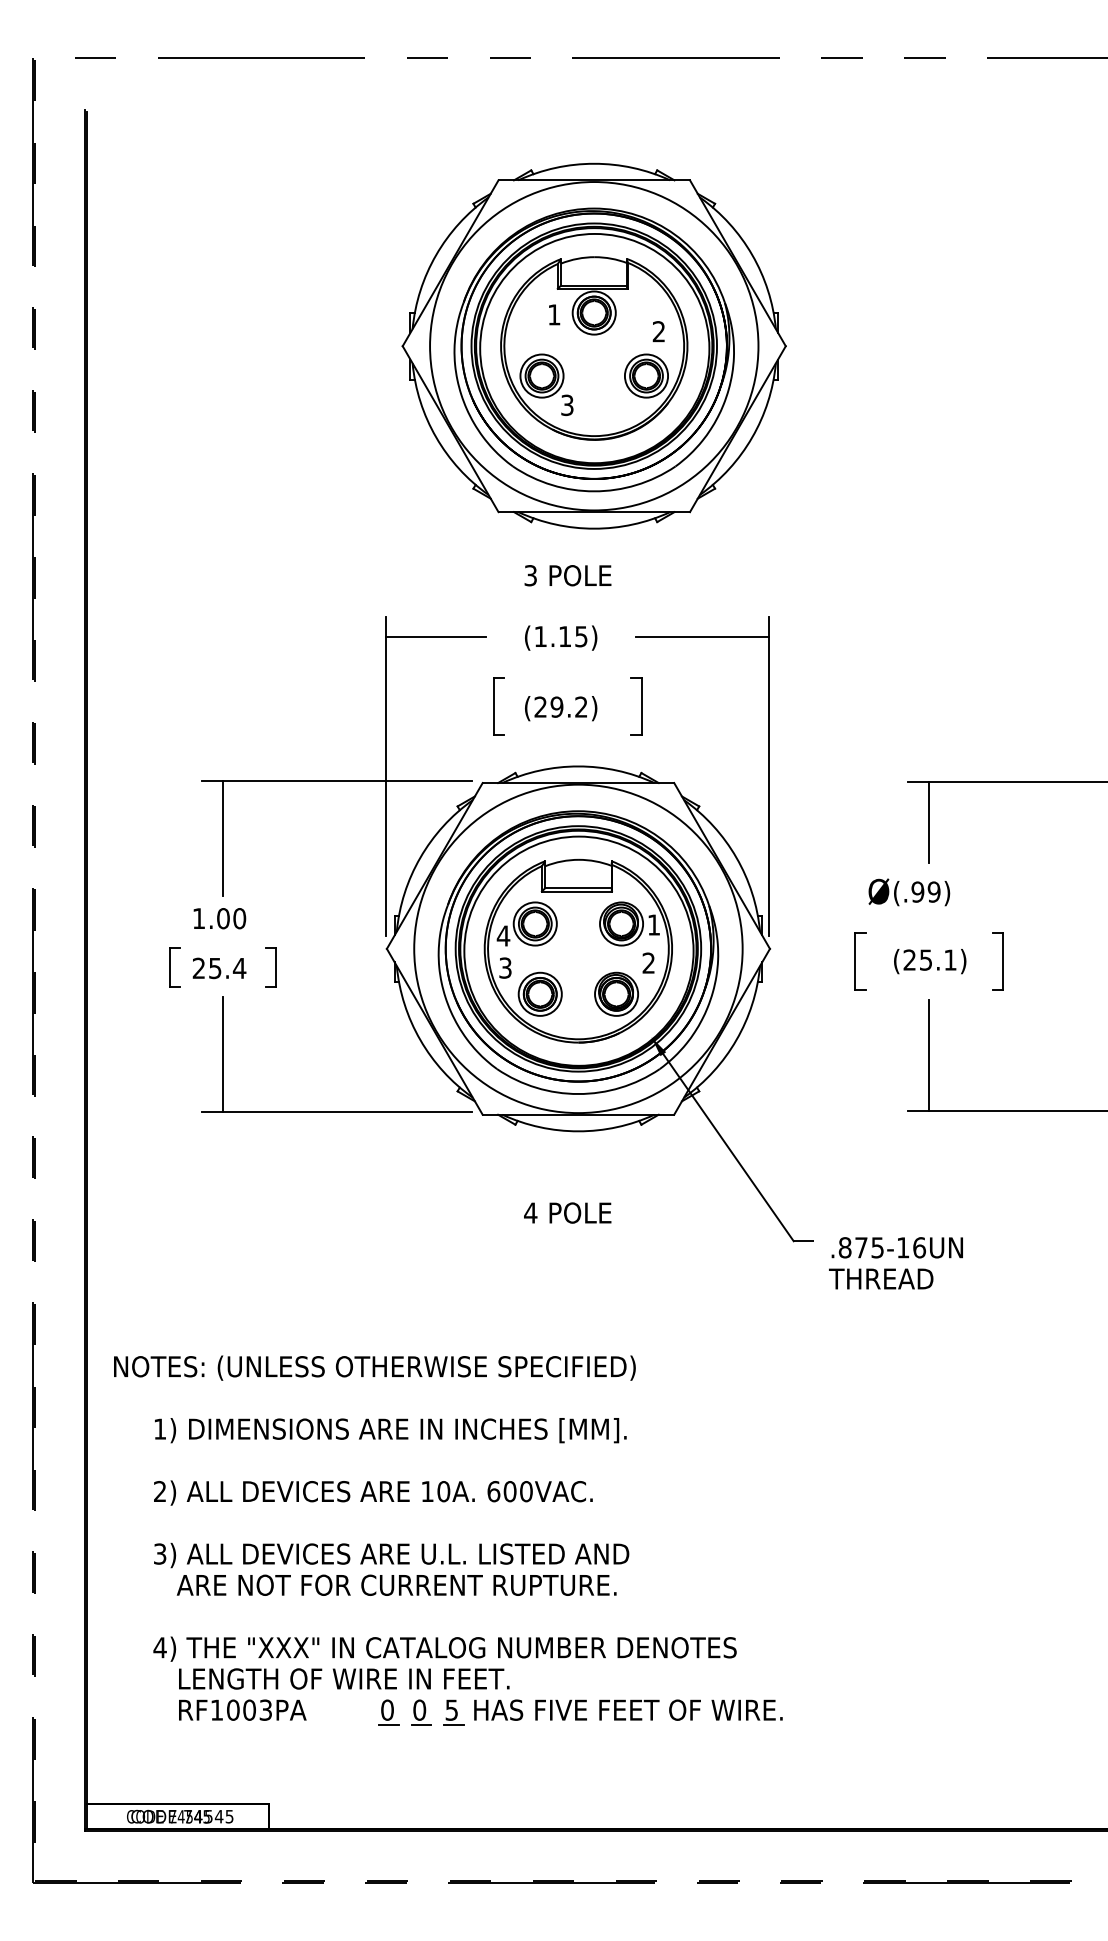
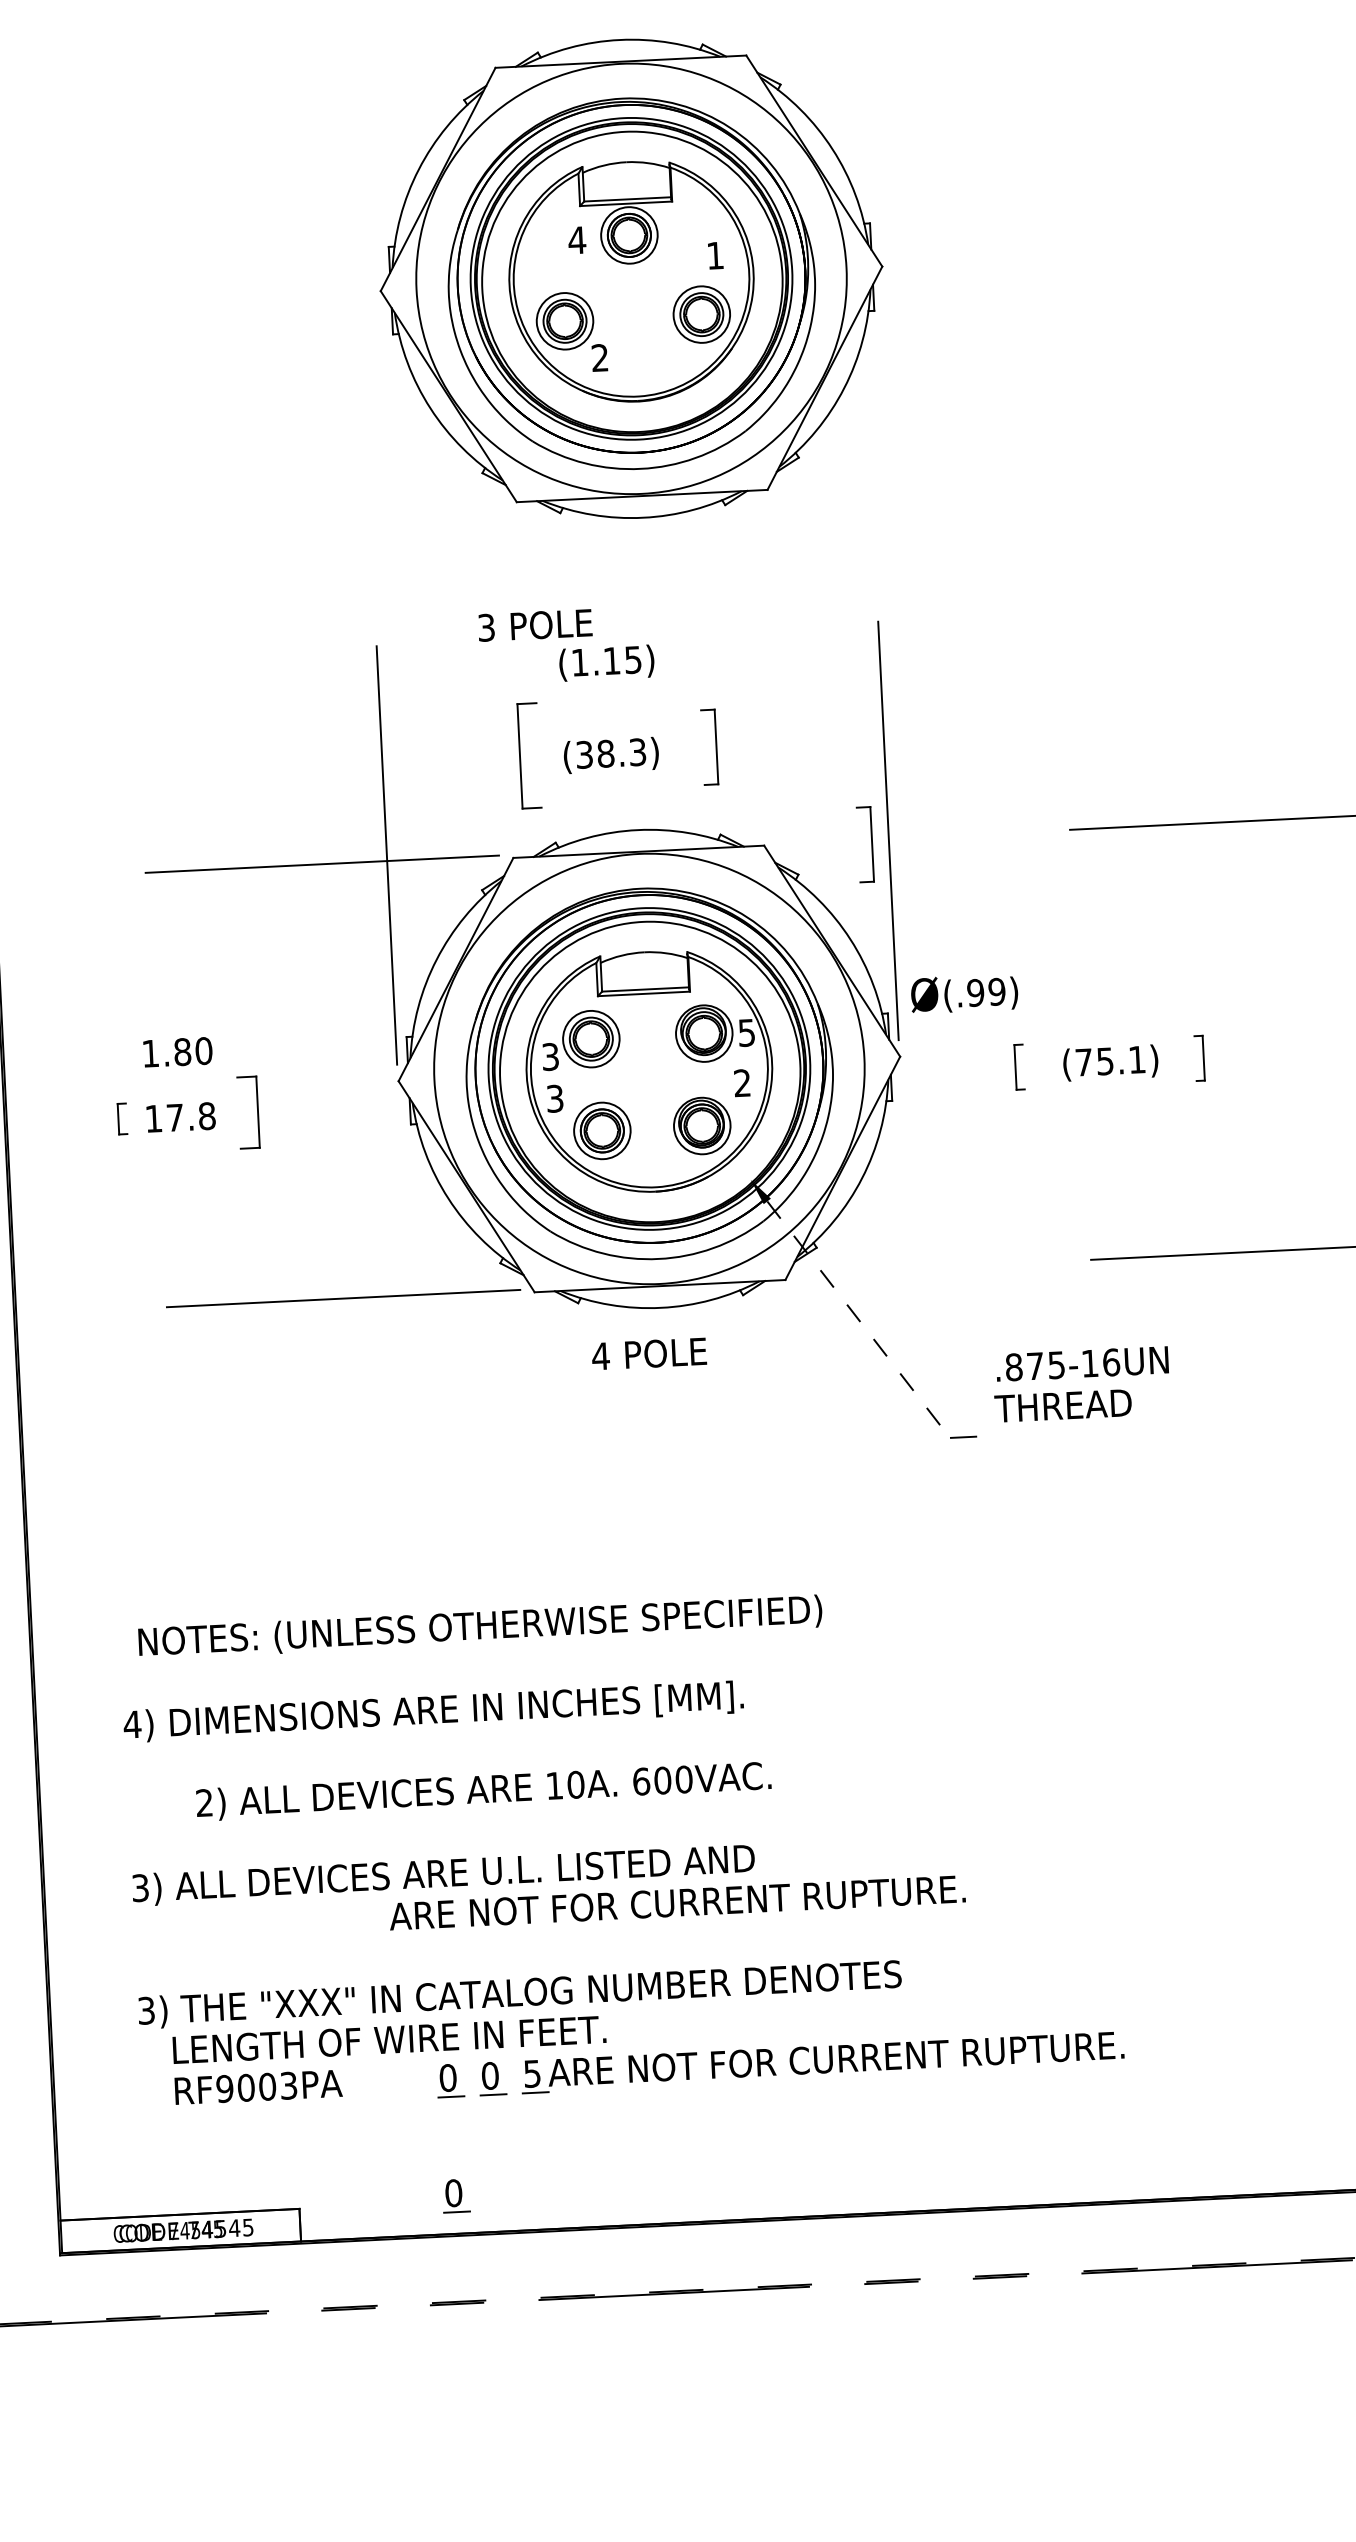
text: (554, 314) -> (577, 239), 1 -> 4
text: (658, 331) -> (714, 255), 2 -> 1
text: (567, 405) -> (600, 358), 3 -> 2
text: (567, 575) -> (534, 625), moved
line: (435, 637) -> (442, 670), removed
line: (702, 637) -> (791, 653), removed
part: (498, 706) -> (529, 756), size x1.4
text: (560, 706) -> (610, 752), (29.2) -> (38.3)
part: (751, 786) -> (865, 845), added
line: (928, 822) -> (1099, 881), removed
line: (222, 838) -> (176, 947), removed
text: (909, 892) -> (964, 993), moved
text: (223, 918) -> (182, 1051), 1.00 -> 1.80
text: (653, 924) -> (746, 1032), 1 -> 5
text: (503, 935) -> (550, 1056), 4 -> 3
text: (909, 959) -> (1083, 1061), (25.1) -> (75.1)
part: (860, 961) -> (1019, 1067), size x0.6
part: (997, 961) -> (1198, 1058), size x0.6
part: (174, 967) -> (121, 1119), size x0.6
part: (270, 967) -> (247, 1113), size x1.4
text: (219, 968) -> (180, 1117), 25.4 -> 17.8
line: (222, 1054) -> (190, 1230), removed
line: (928, 1055) -> (1114, 1186), removed
line: (728, 1147) -> (858, 1319), solid -> dashed
text: (567, 1212) -> (648, 1353), moved
text: (895, 1263) -> (1080, 1384), moved
text: (374, 1367) -> (479, 1626), moved
text: (159, 1428) -> (131, 1723), 1) -> 4)
text: (373, 1492) -> (483, 1790), moved
text: (396, 1584) -> (677, 1901), moved
text: (159, 1647) -> (145, 2010), 4) -> 3)
text: (216, 1709) -> (224, 2088), RF1003PA -> RF9003PA
text: (683, 1709) -> (835, 2058), HAS FIVE FEET OF WIRE. -> ARE NOT FOR CURRENT RUPTURE.
part: (388, 1800) -> (455, 2196), added

